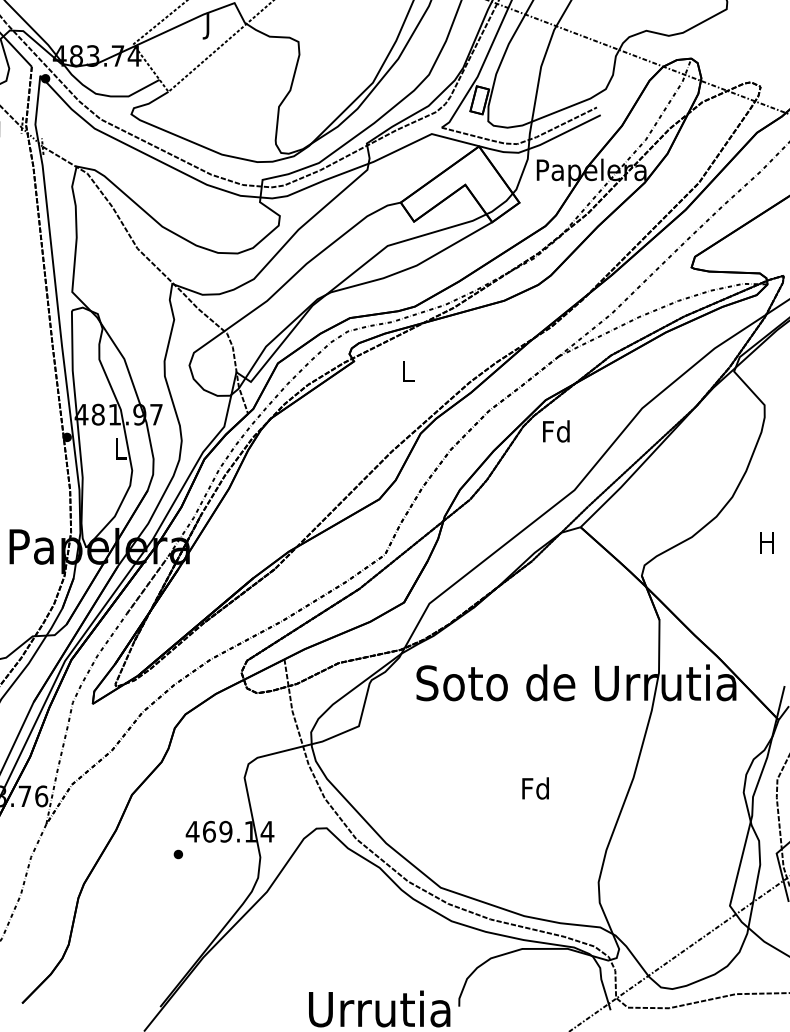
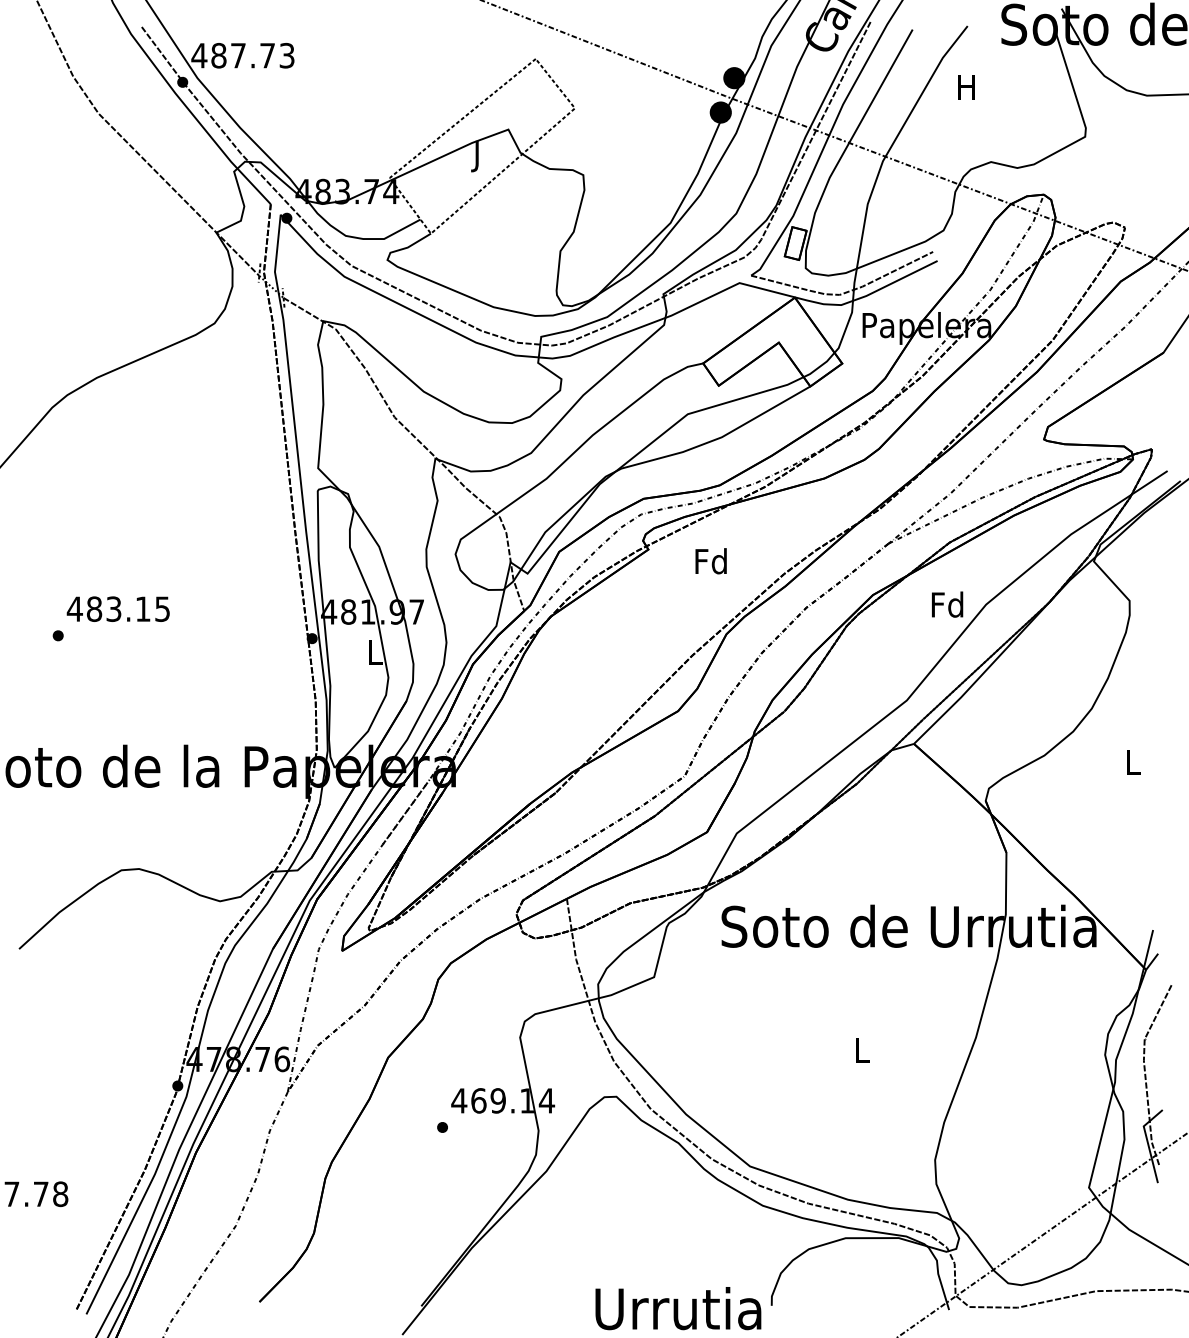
text: (407, 371) -> (710, 561), L -> Fd
text: (556, 431) -> (947, 604), moved
text: (767, 543) -> (1132, 762), H -> L
text: (534, 788) -> (860, 1050), Fd -> L

